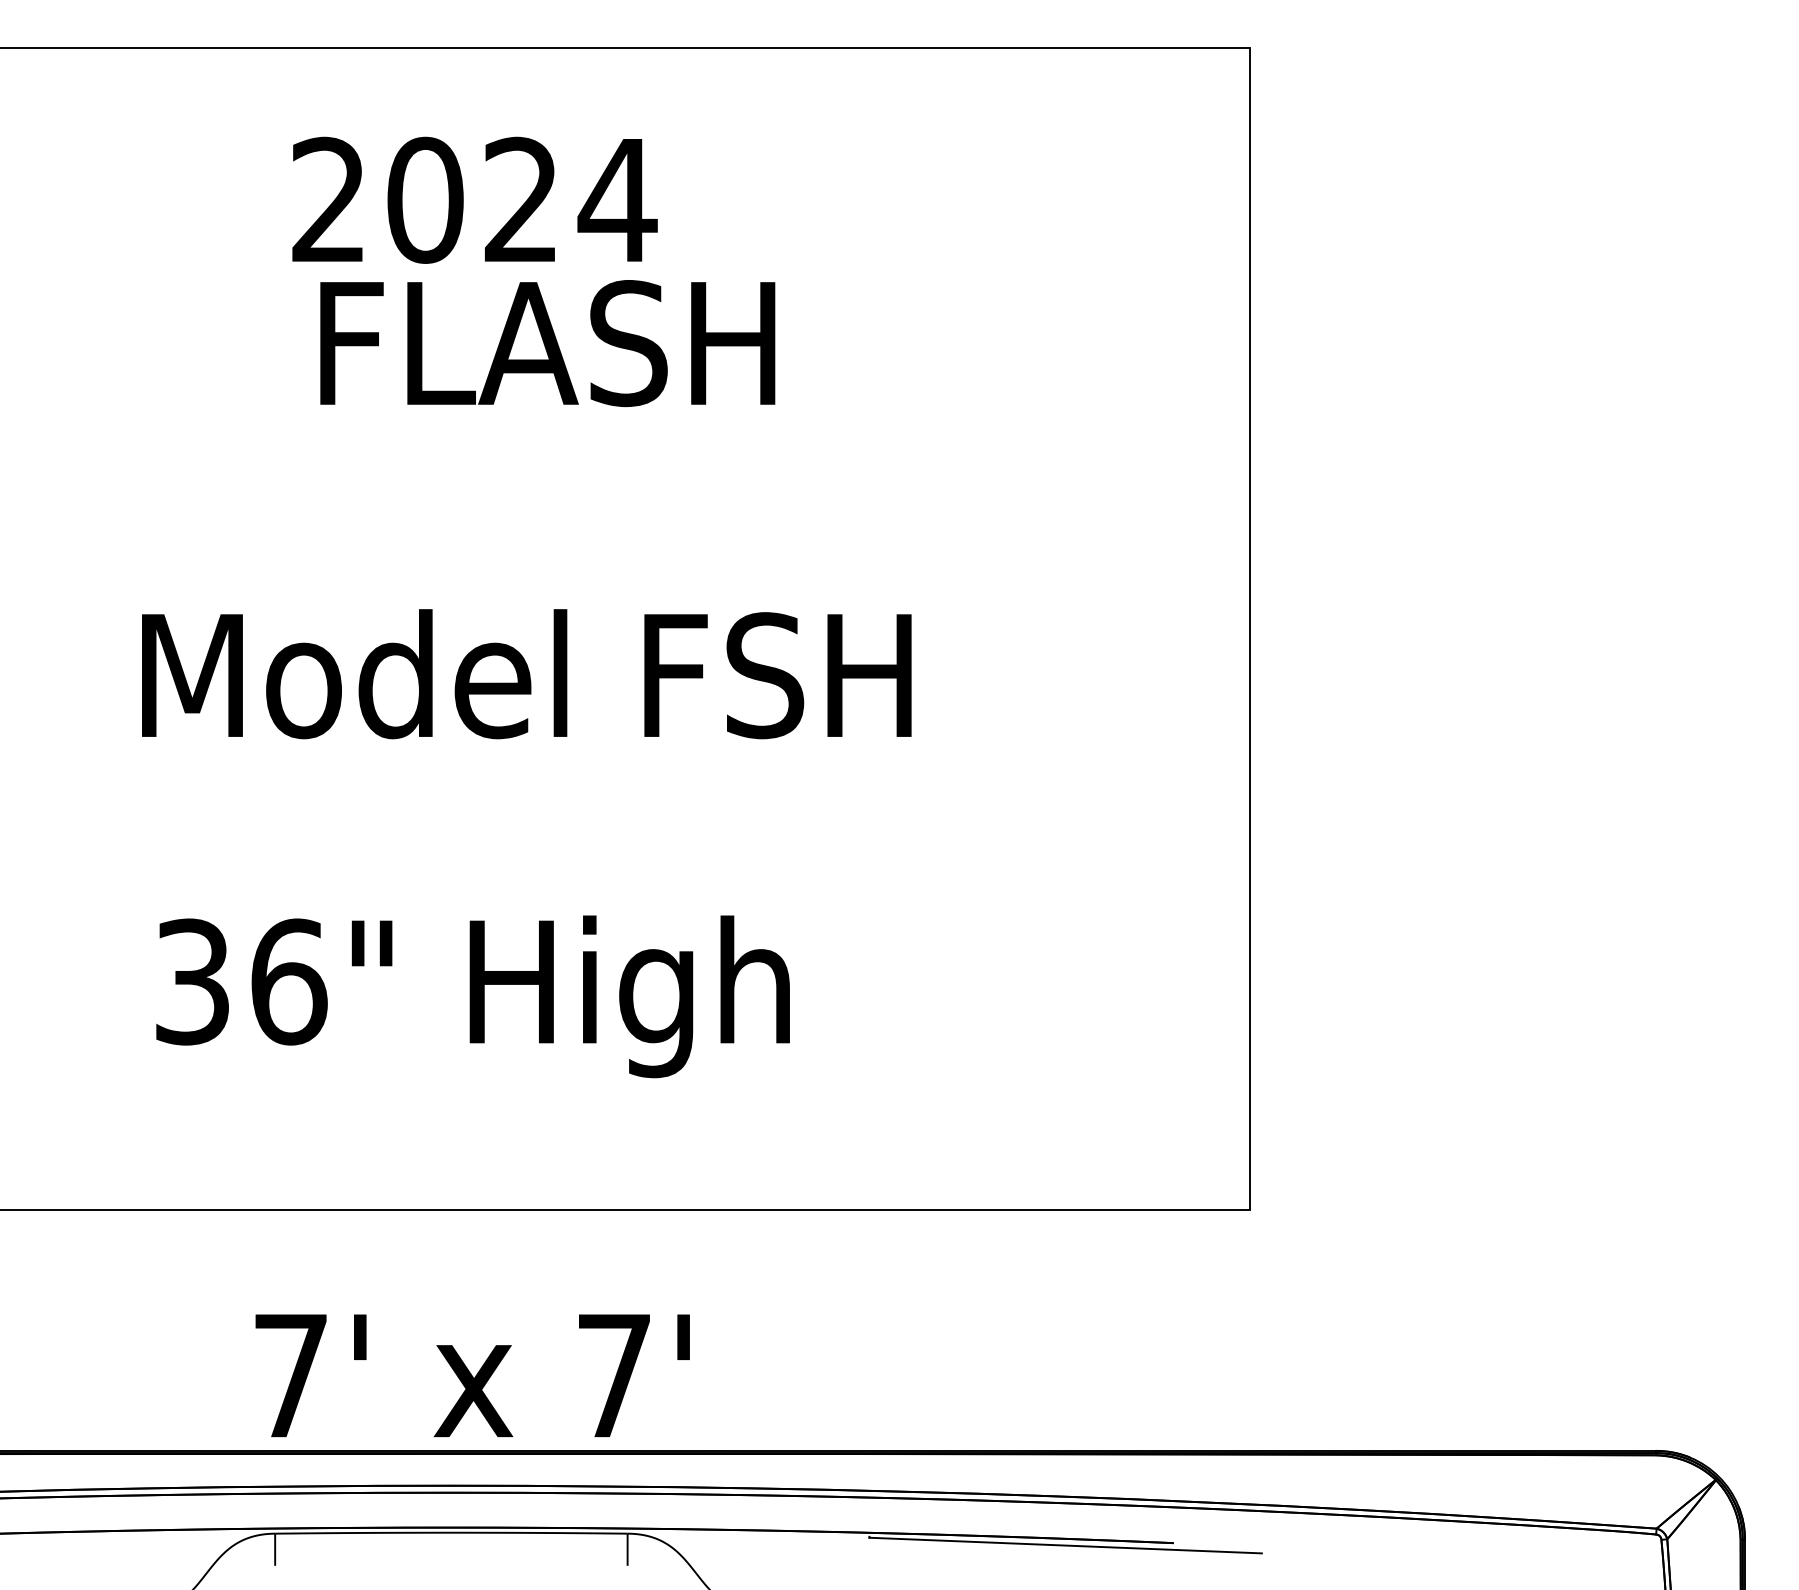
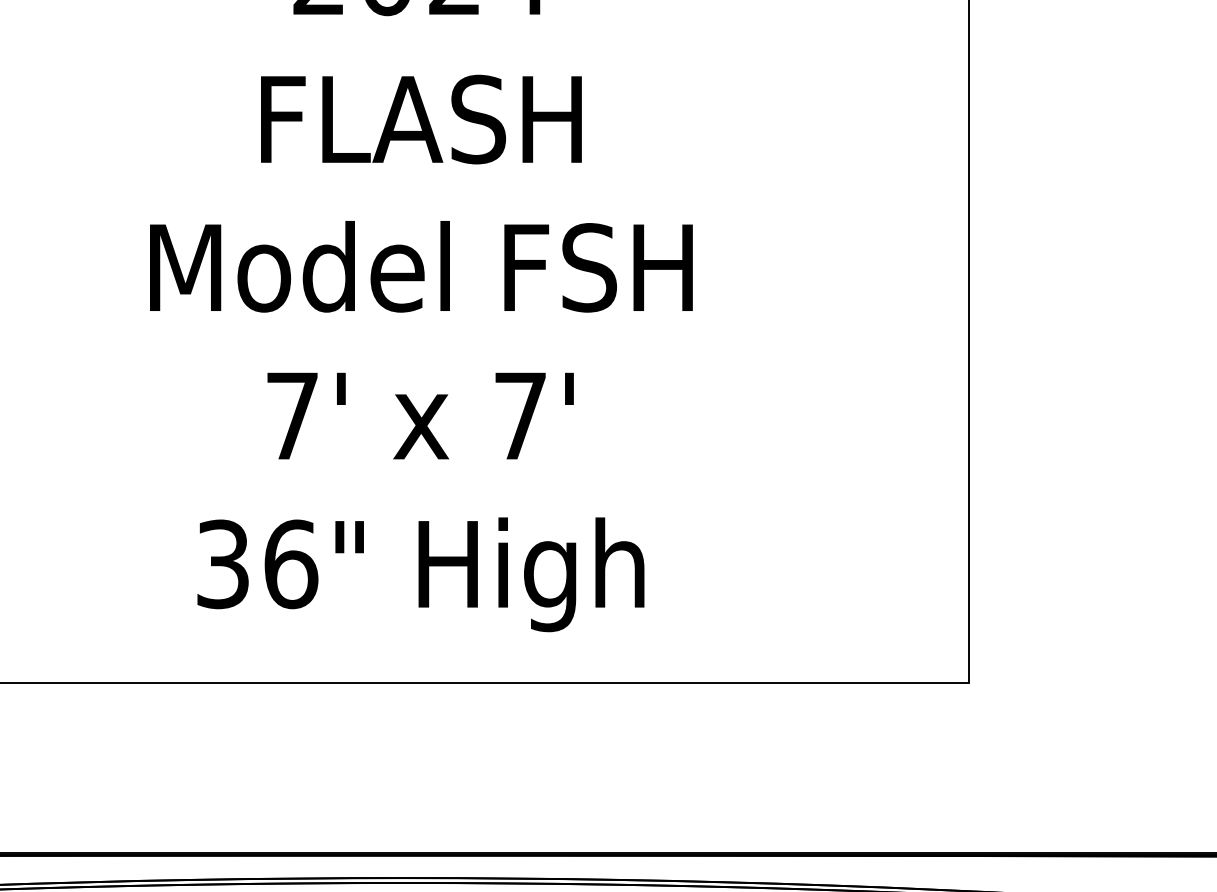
text: (547, 343) -> (421, 119), moved
text: (526, 674) -> (421, 267), moved
text: (472, 996) -> (420, 574), moved
text: (472, 1375) -> (420, 415), moved

